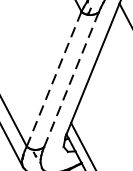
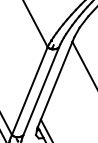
line: (53, 79) -> (29, 91), dashed -> solid
line: (72, 79) -> (41, 91), dashed -> solid

